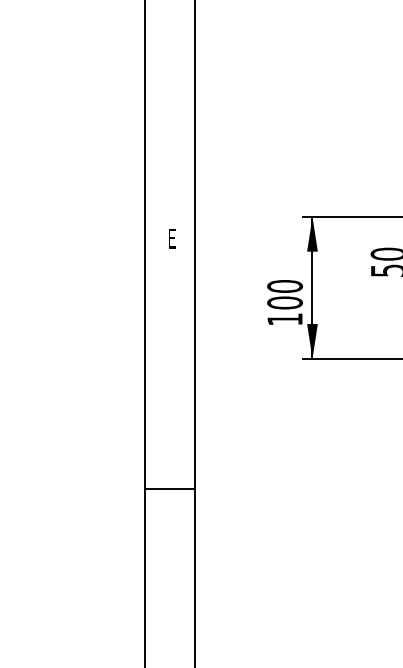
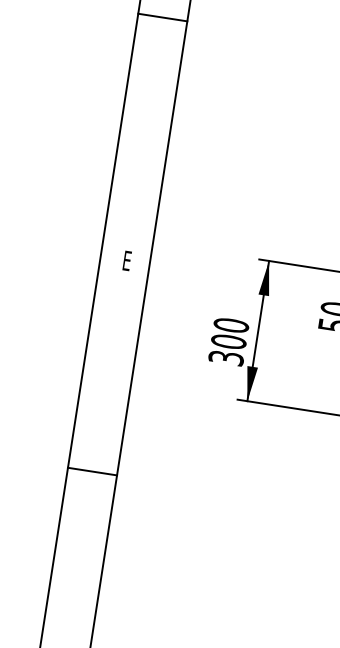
text: (285, 319) -> (226, 358), 100 -> 300
line: (170, 489) -> (92, 472), moved

